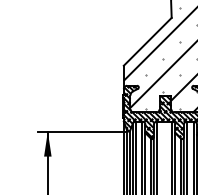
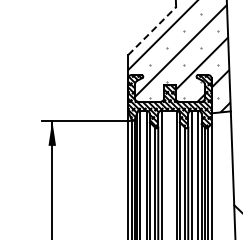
line: (148, 42) -> (152, 31), solid -> dashed

